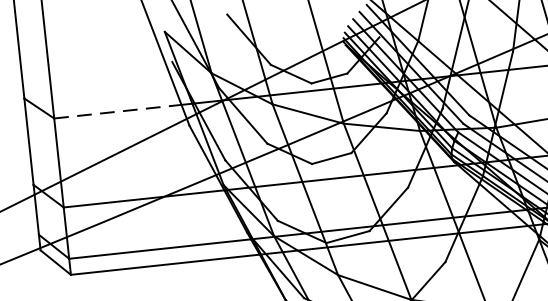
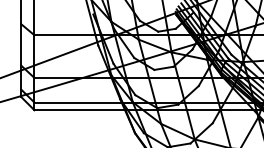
line: (118, 112) -> (65, 35), dashed -> solid

